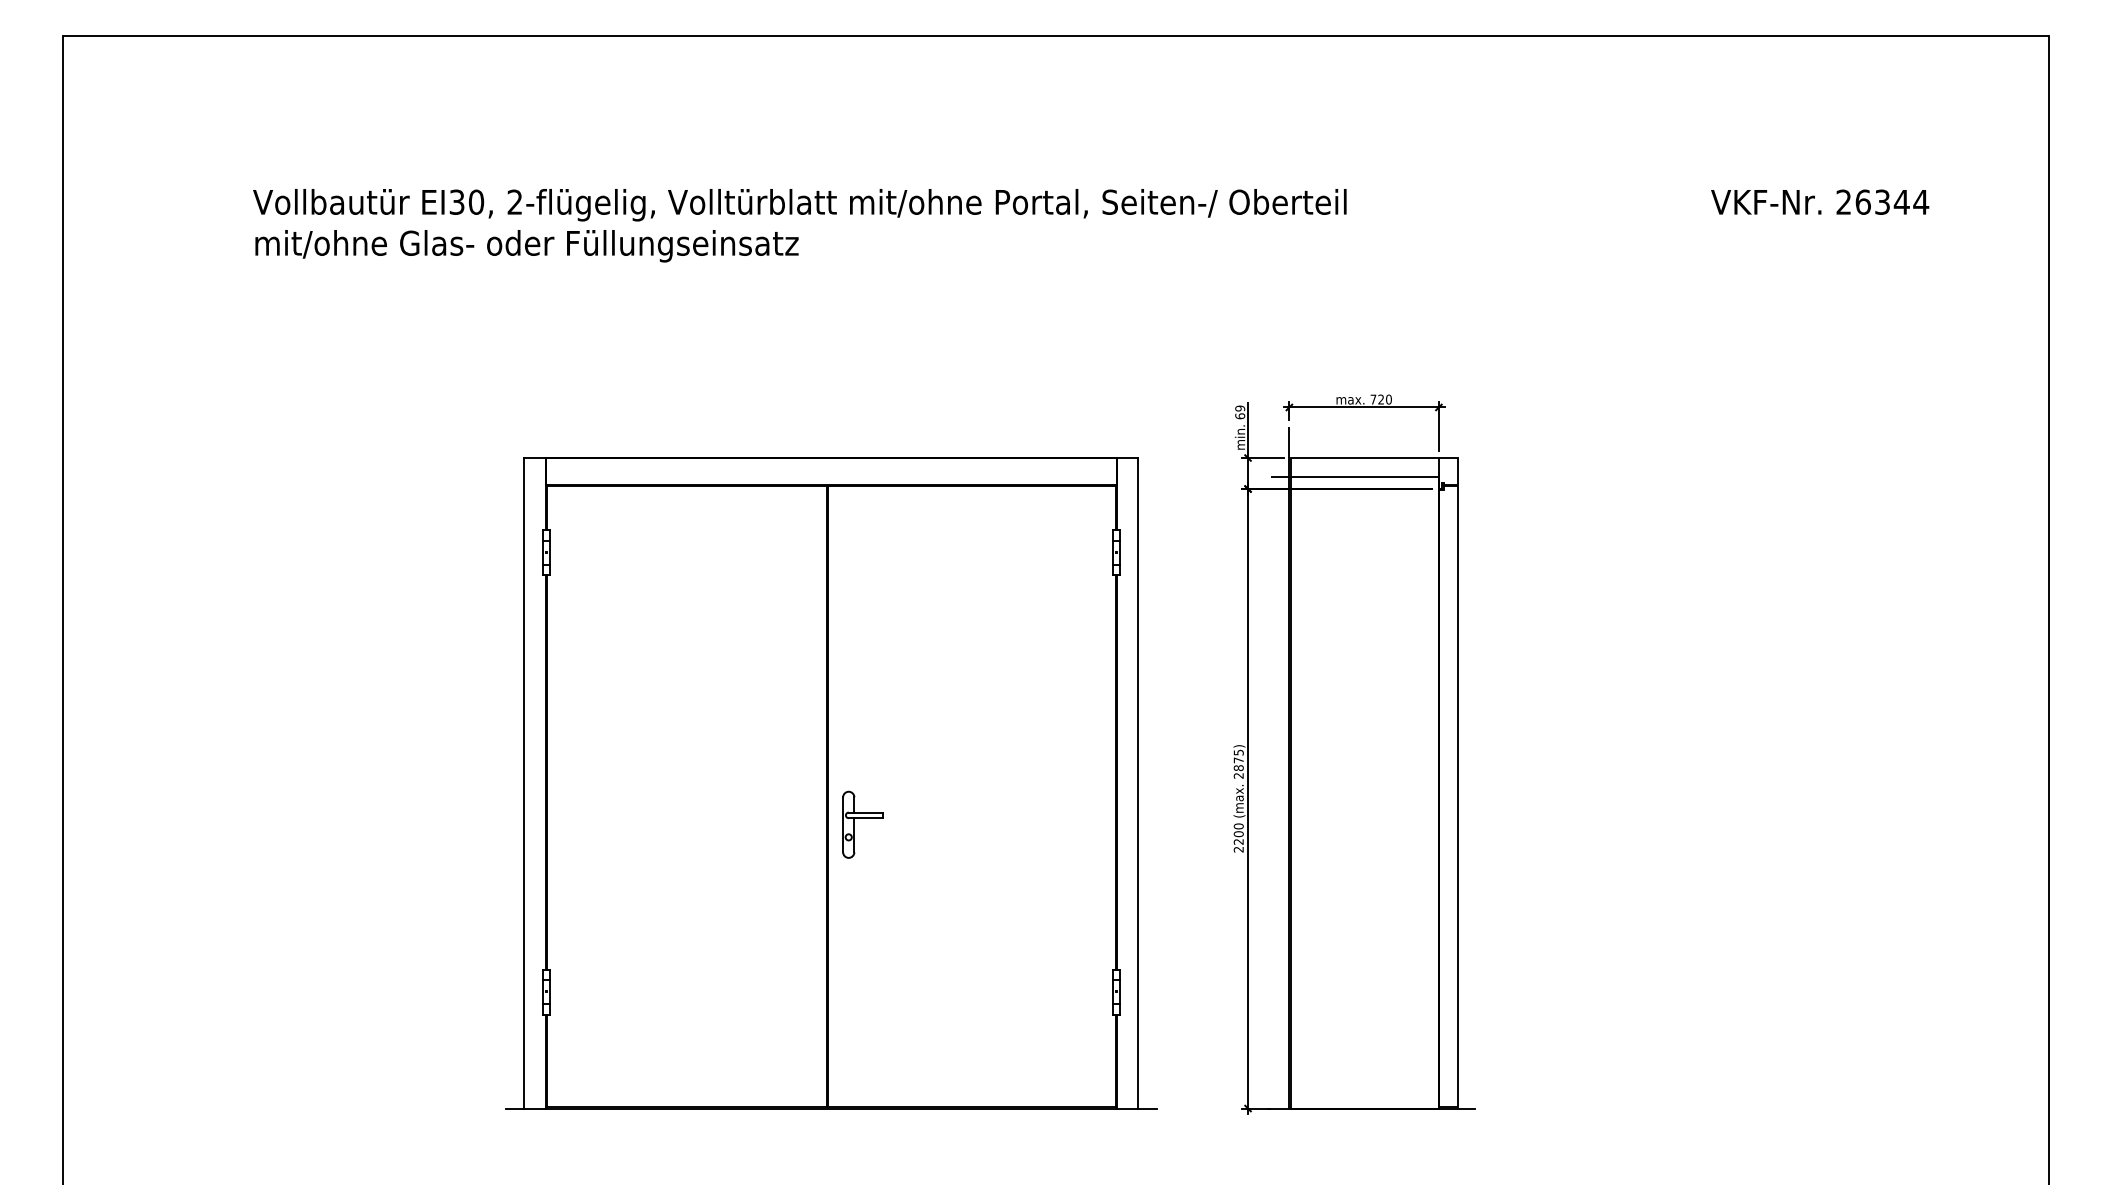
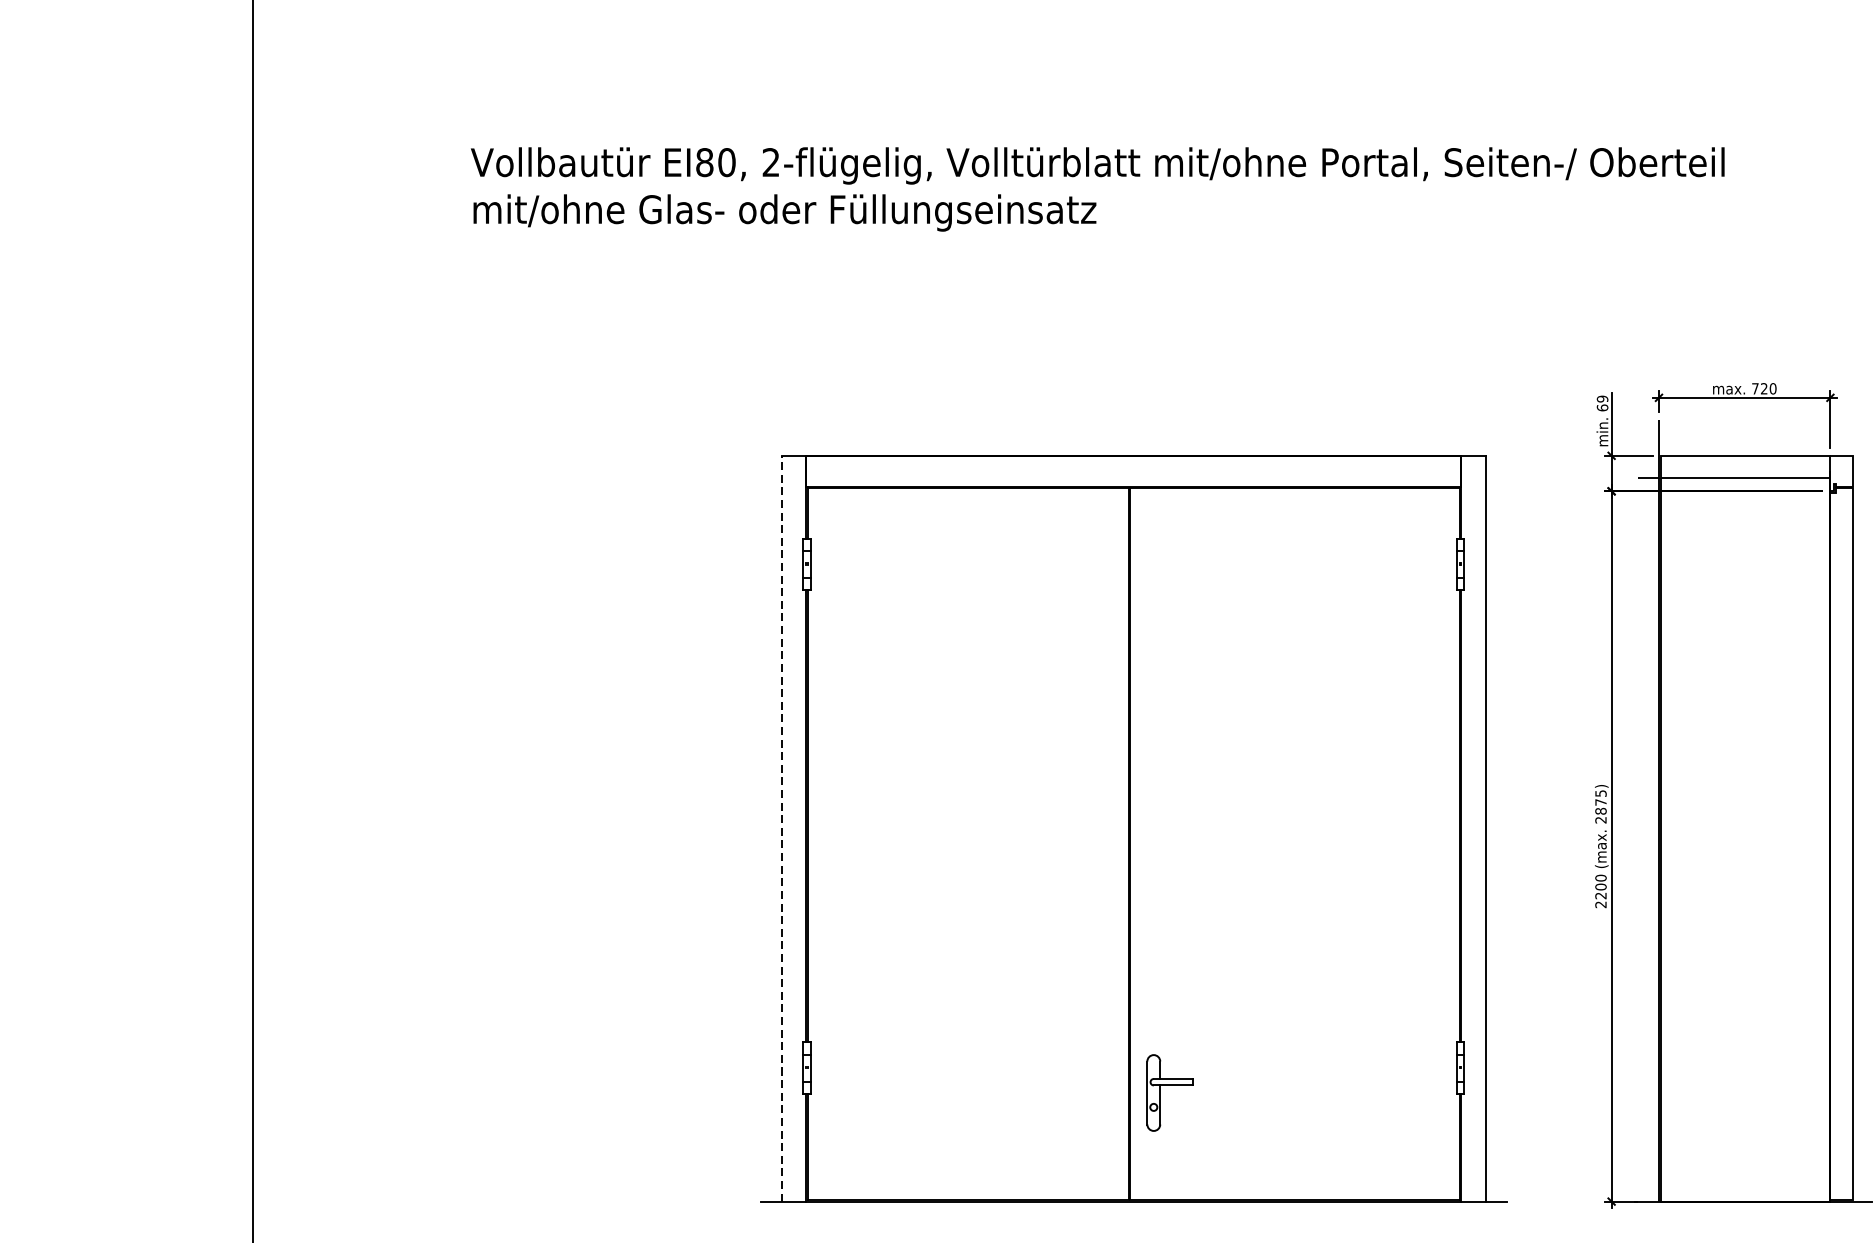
text: (456, 201) -> (704, 161), EI30, -> EI80,
line: (524, 782) -> (782, 827), solid -> dashed
part: (862, 824) -> (1169, 1092), moved

